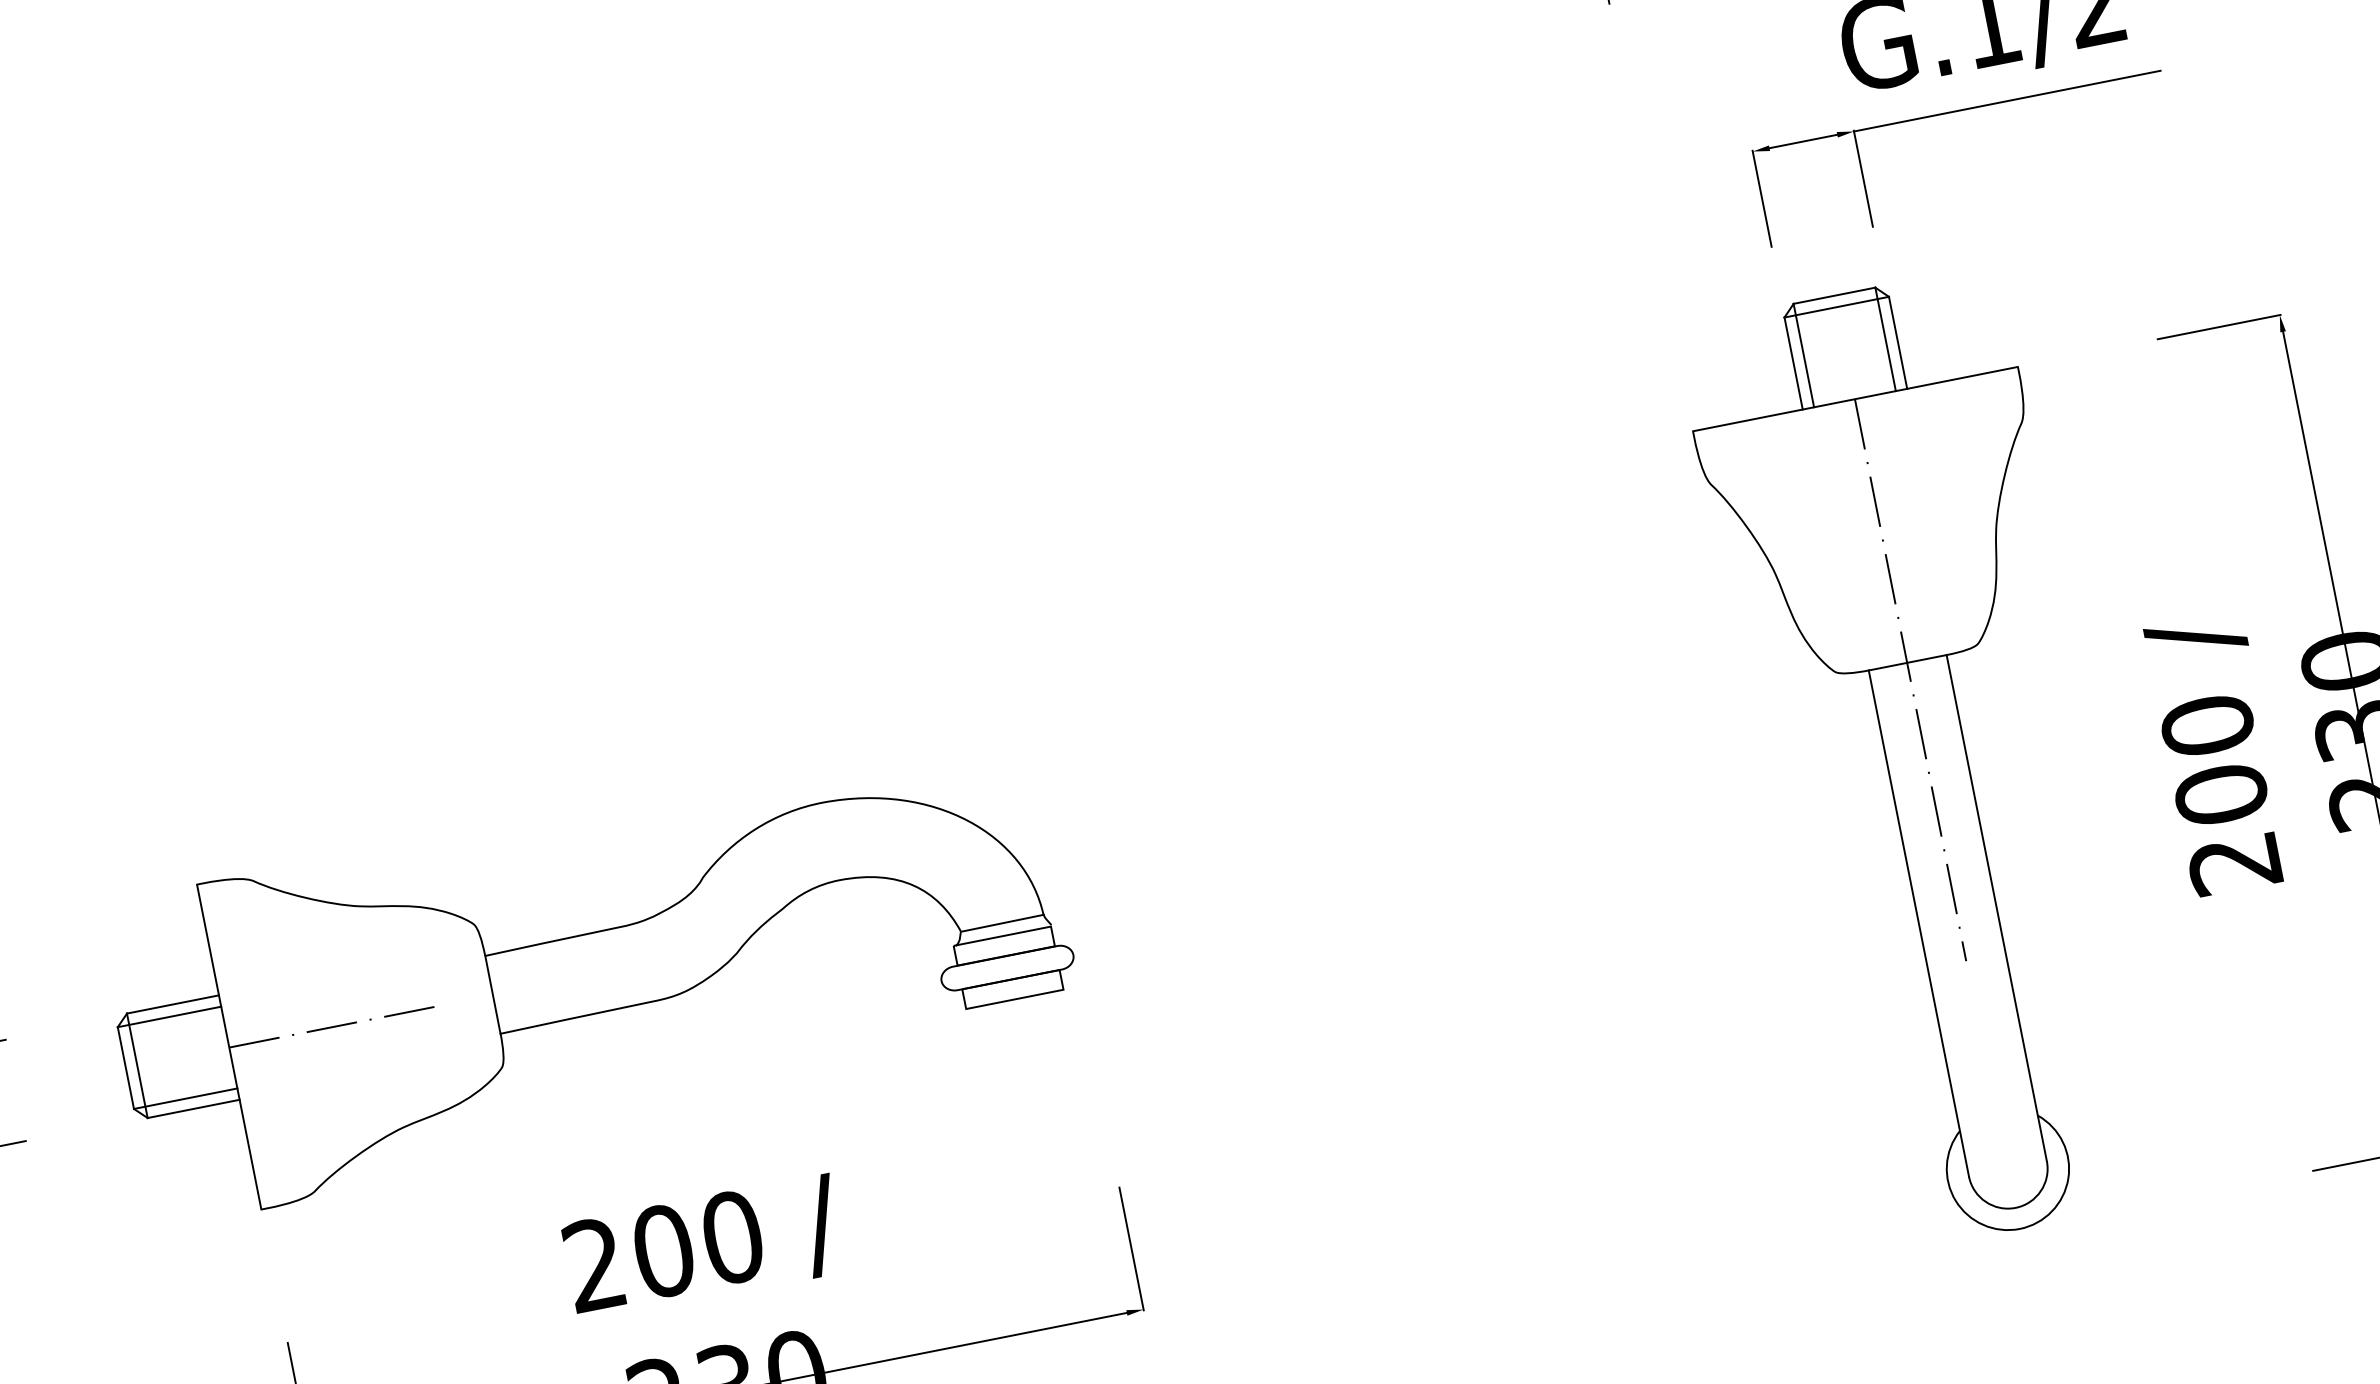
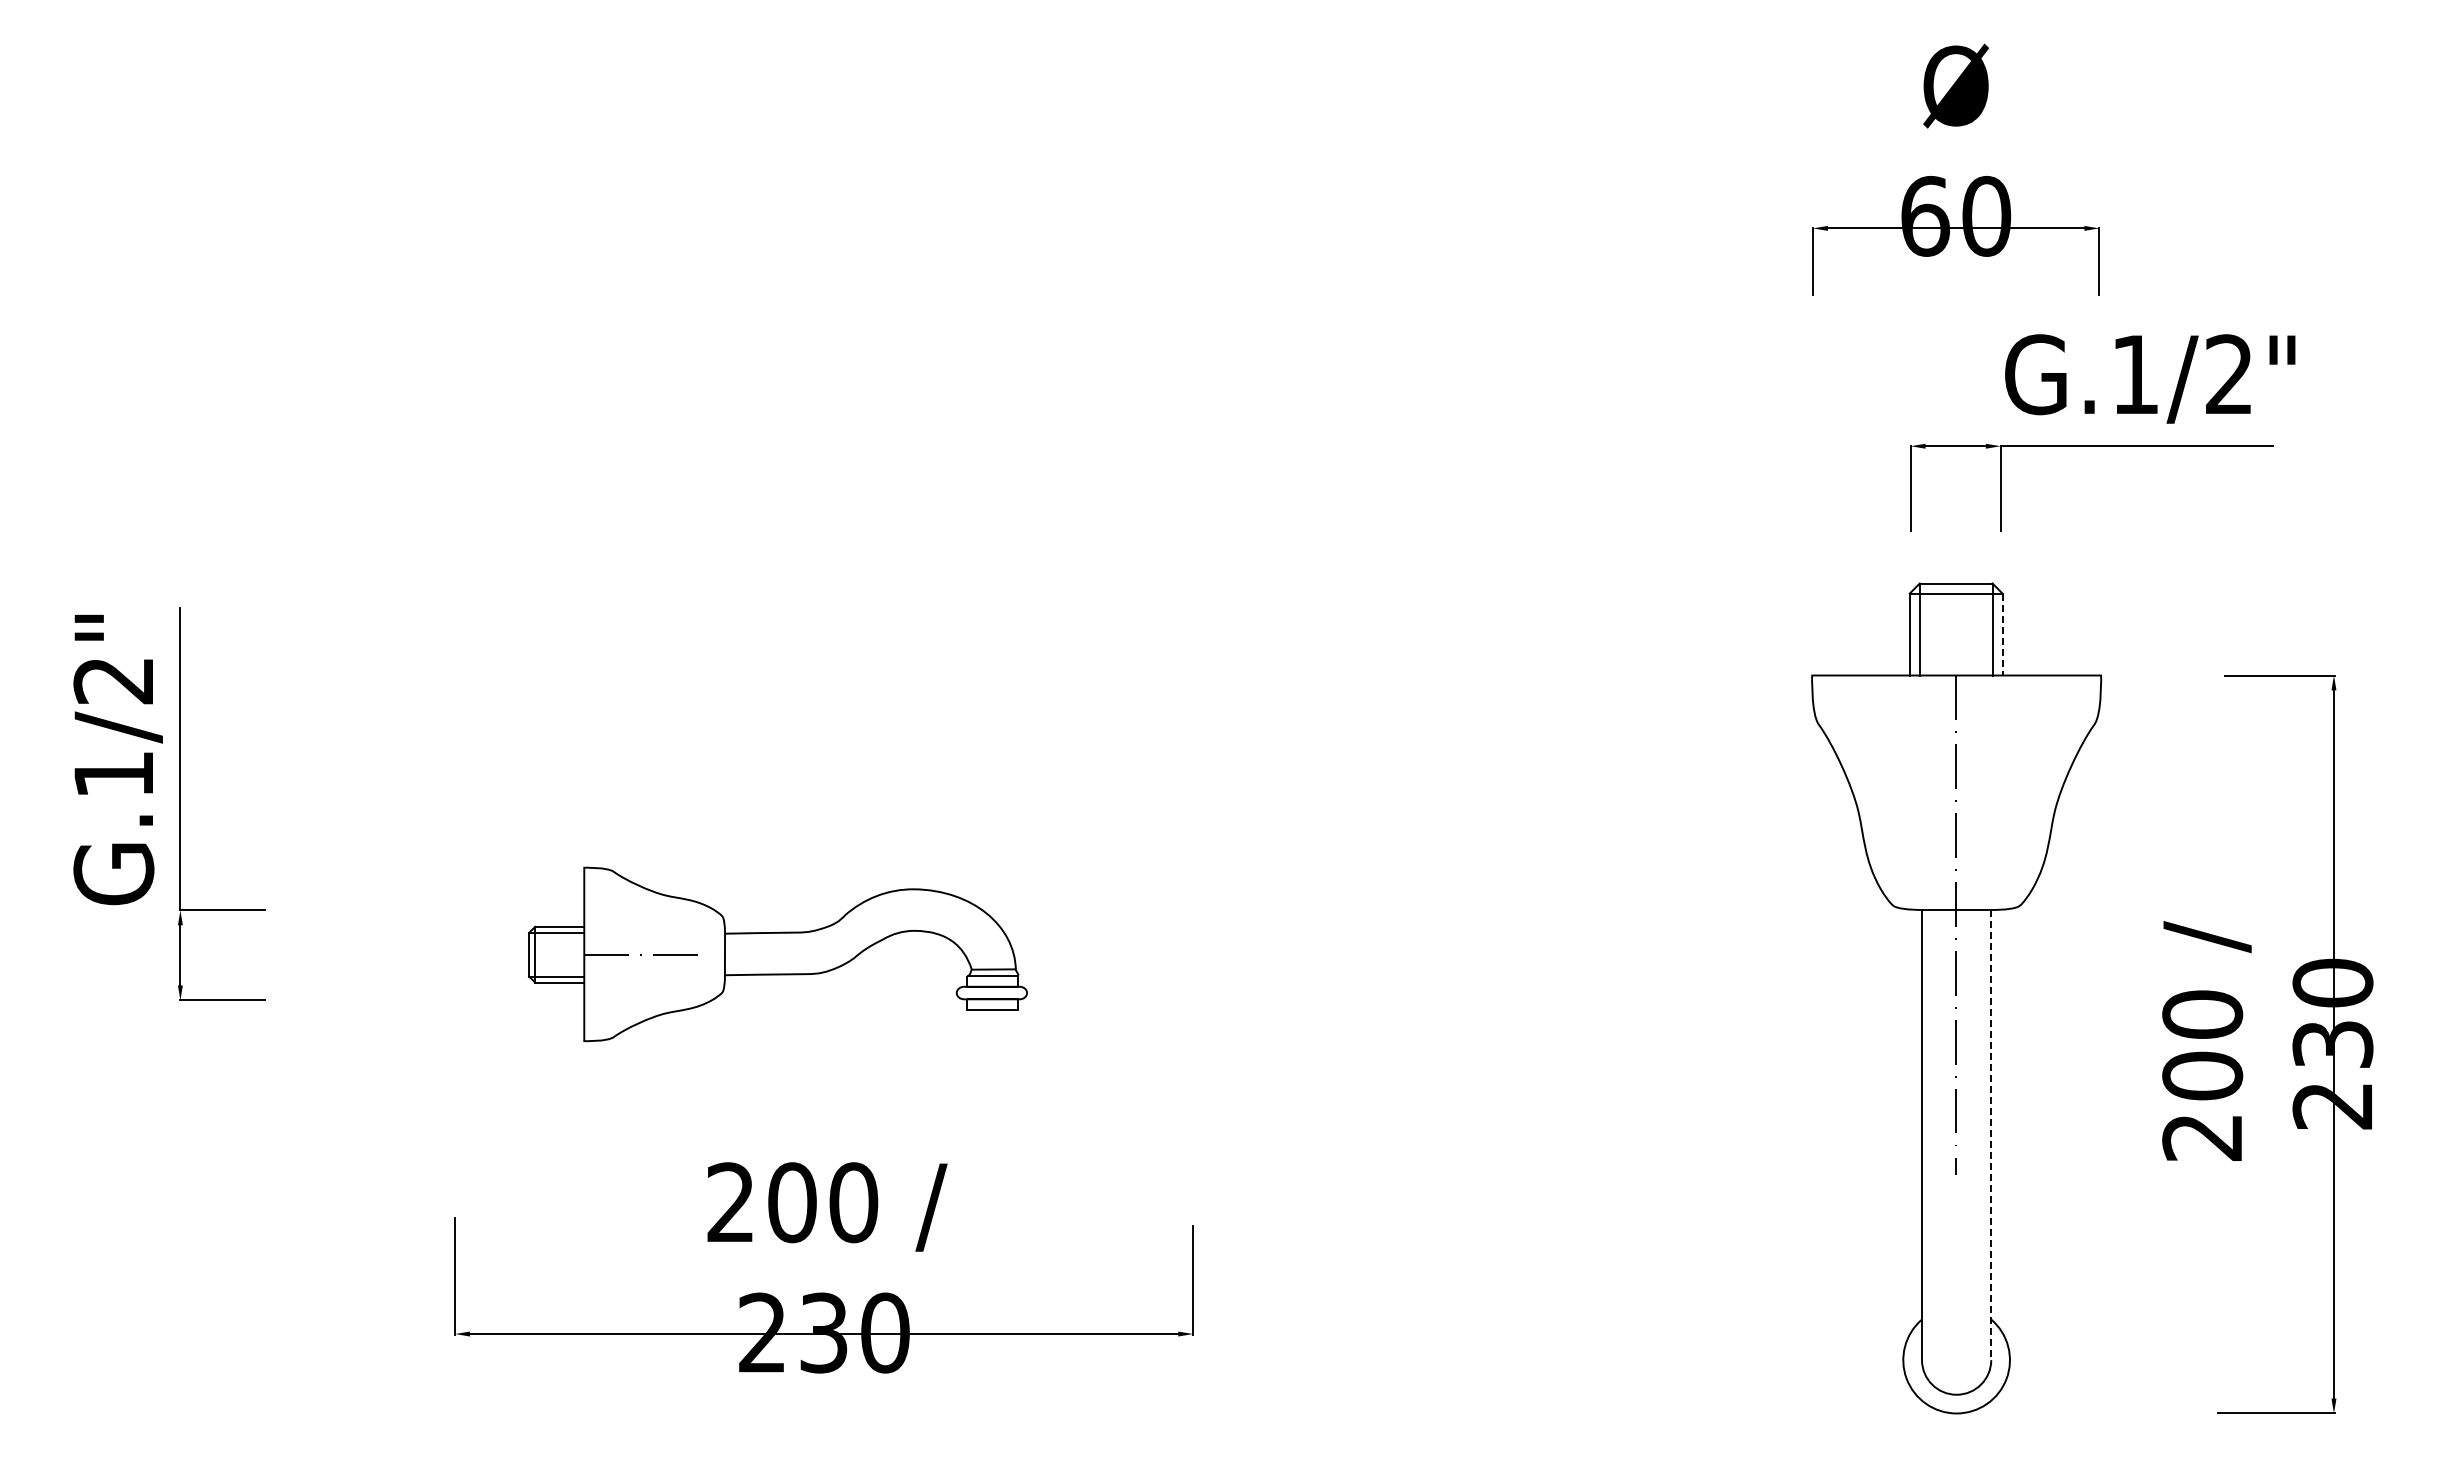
line: (1897, 342) -> (2002, 634), solid -> dashed
line: (1997, 908) -> (1991, 1135), solid -> dashed
part: (591, 975) -> (777, 954), size x0.6

